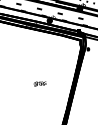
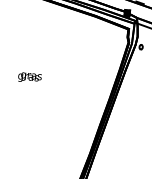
text: (39, 83) -> (28, 76), moved

